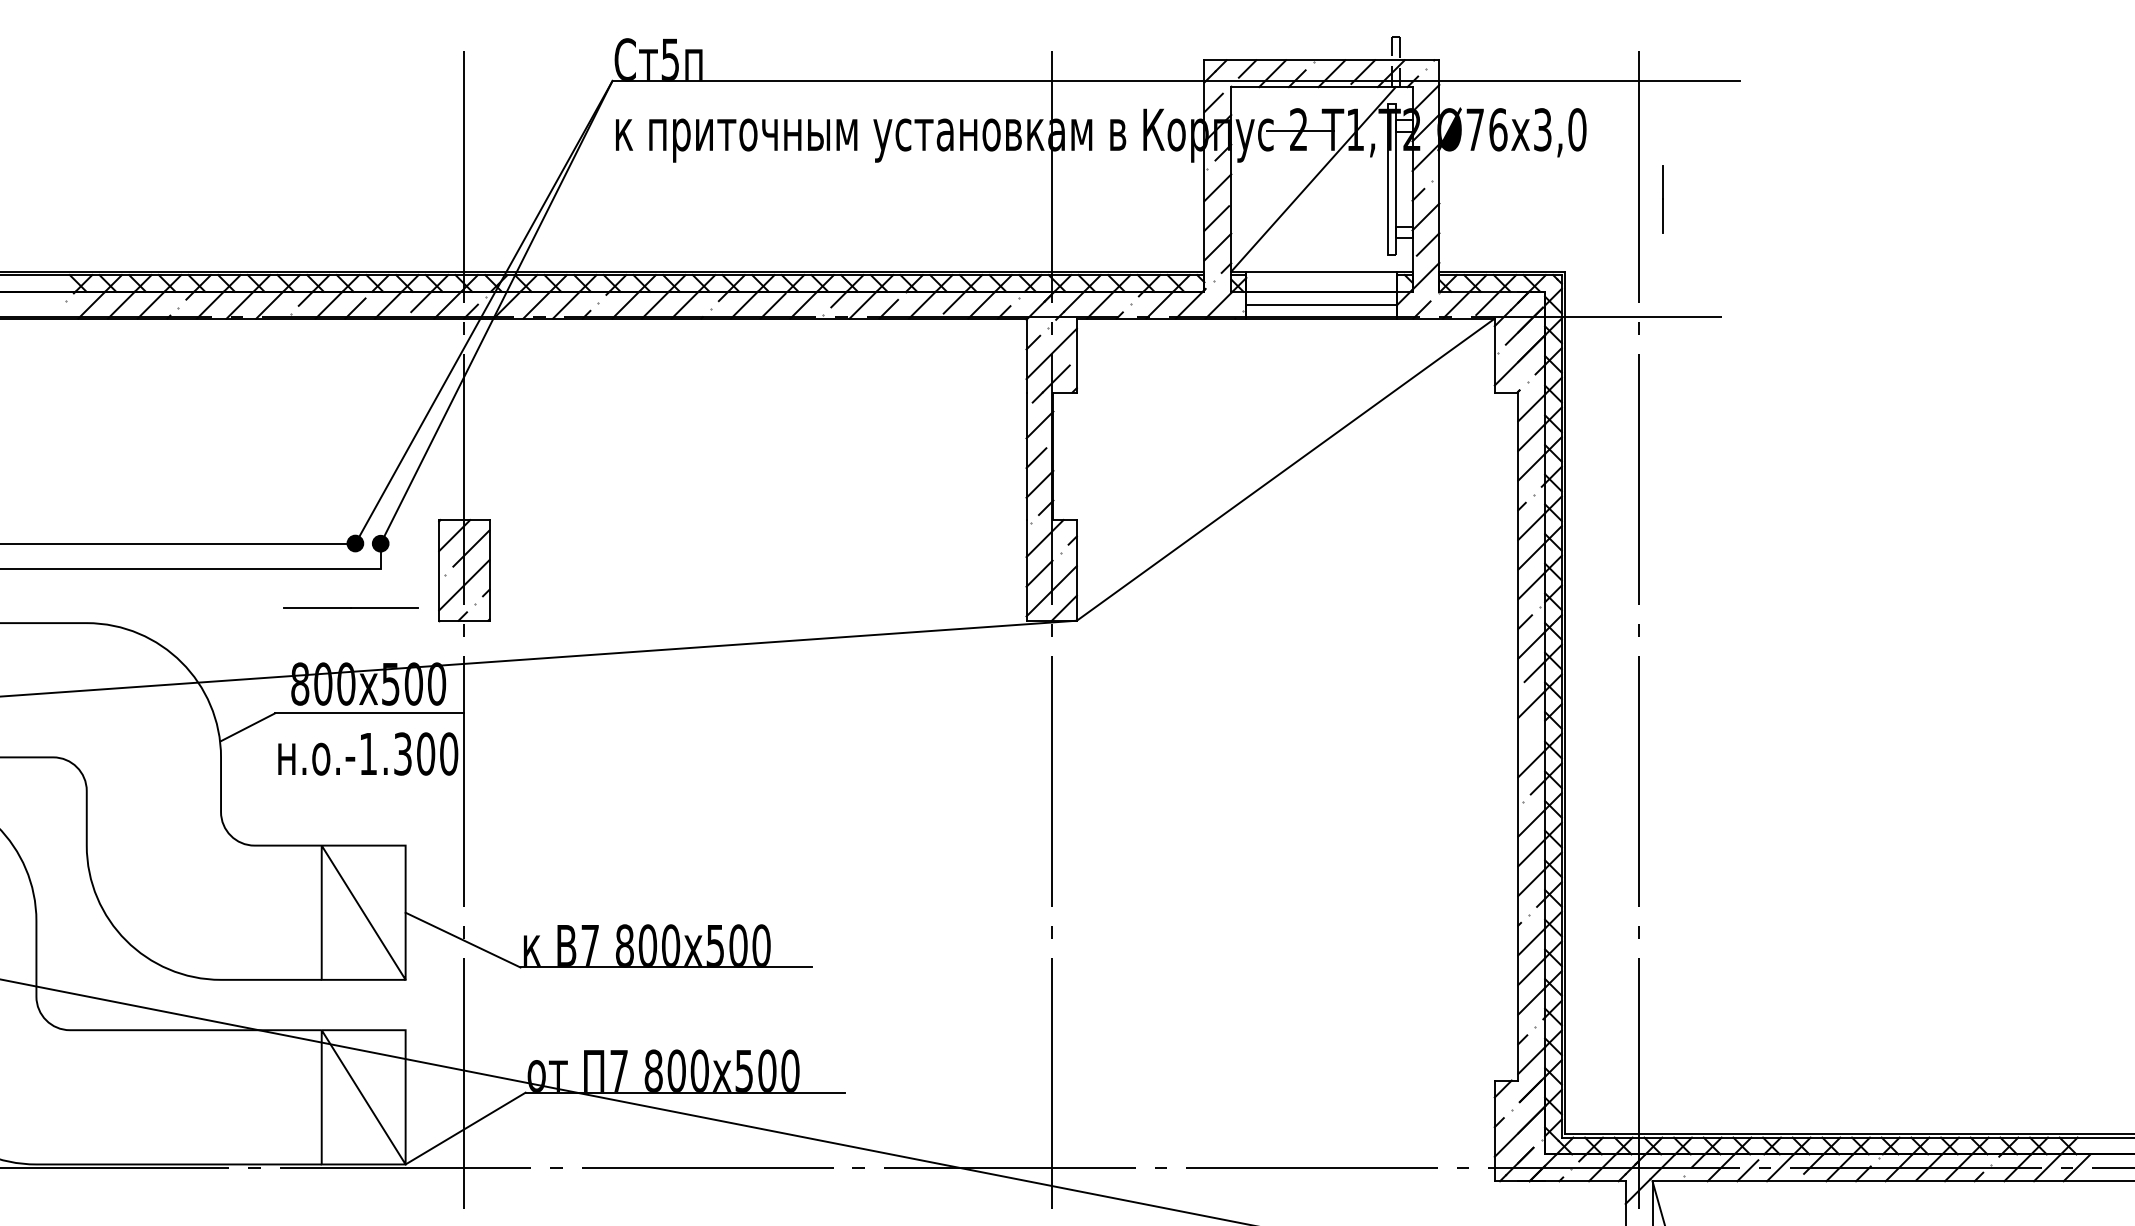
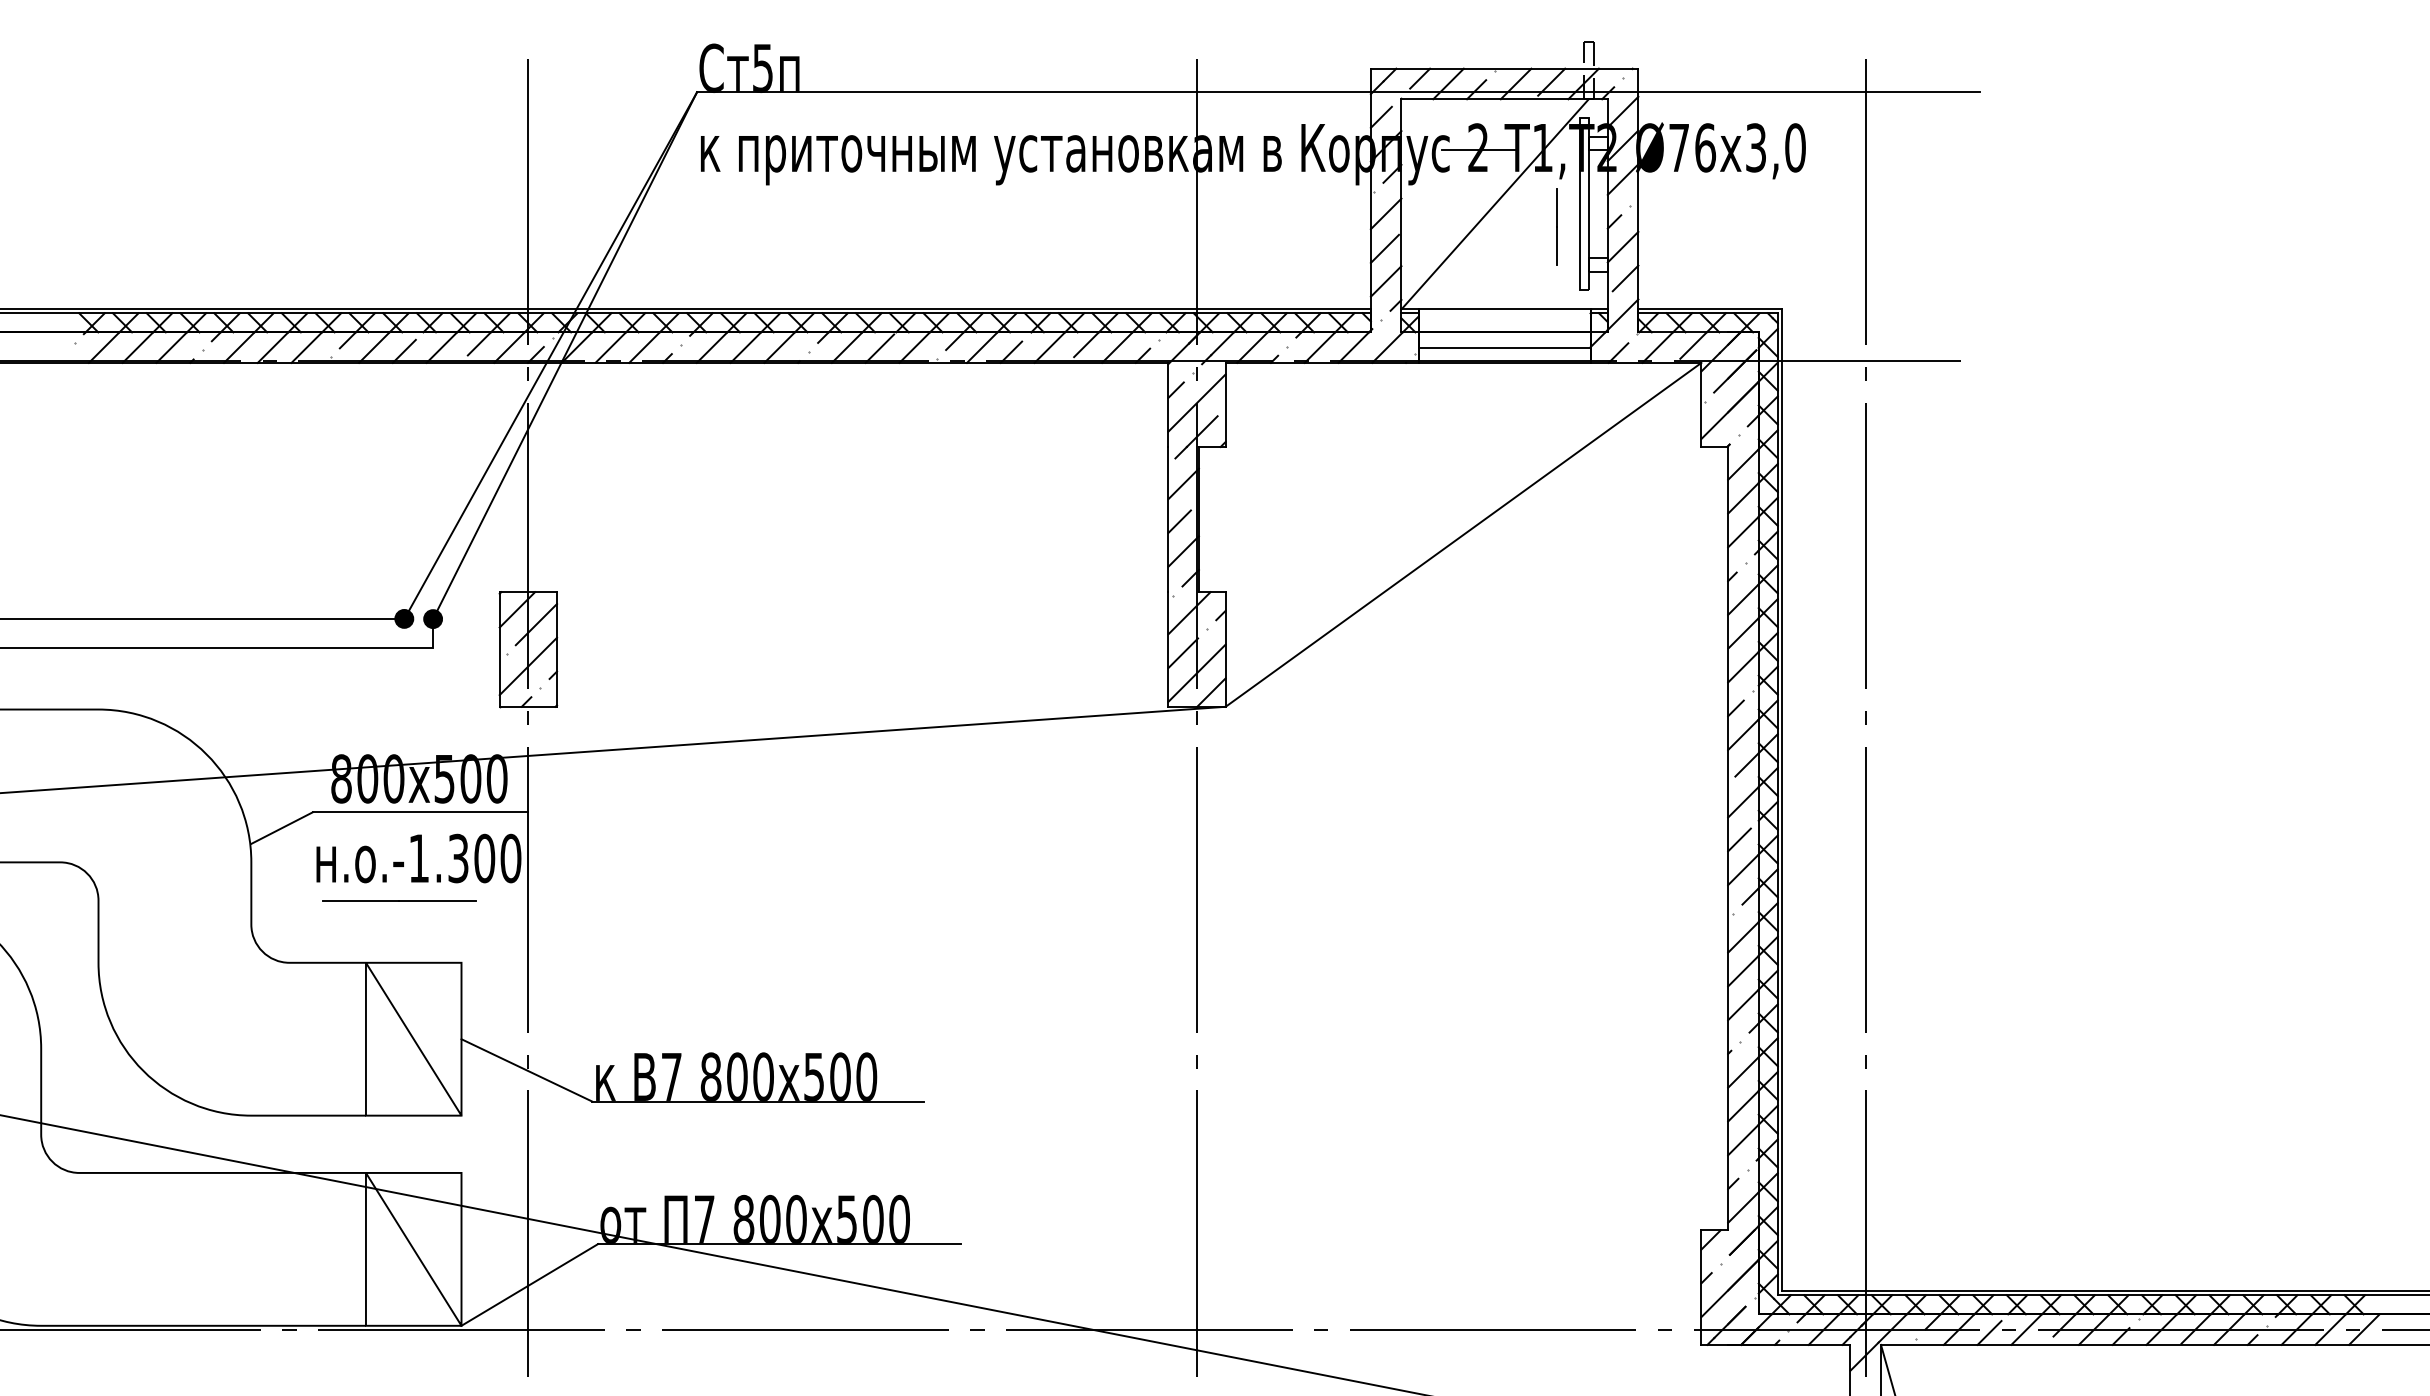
line: (1662, 198) -> (1556, 226), moved
line: (351, 608) -> (399, 900), moved
line: (1528, 737) -> (1739, 839), added

